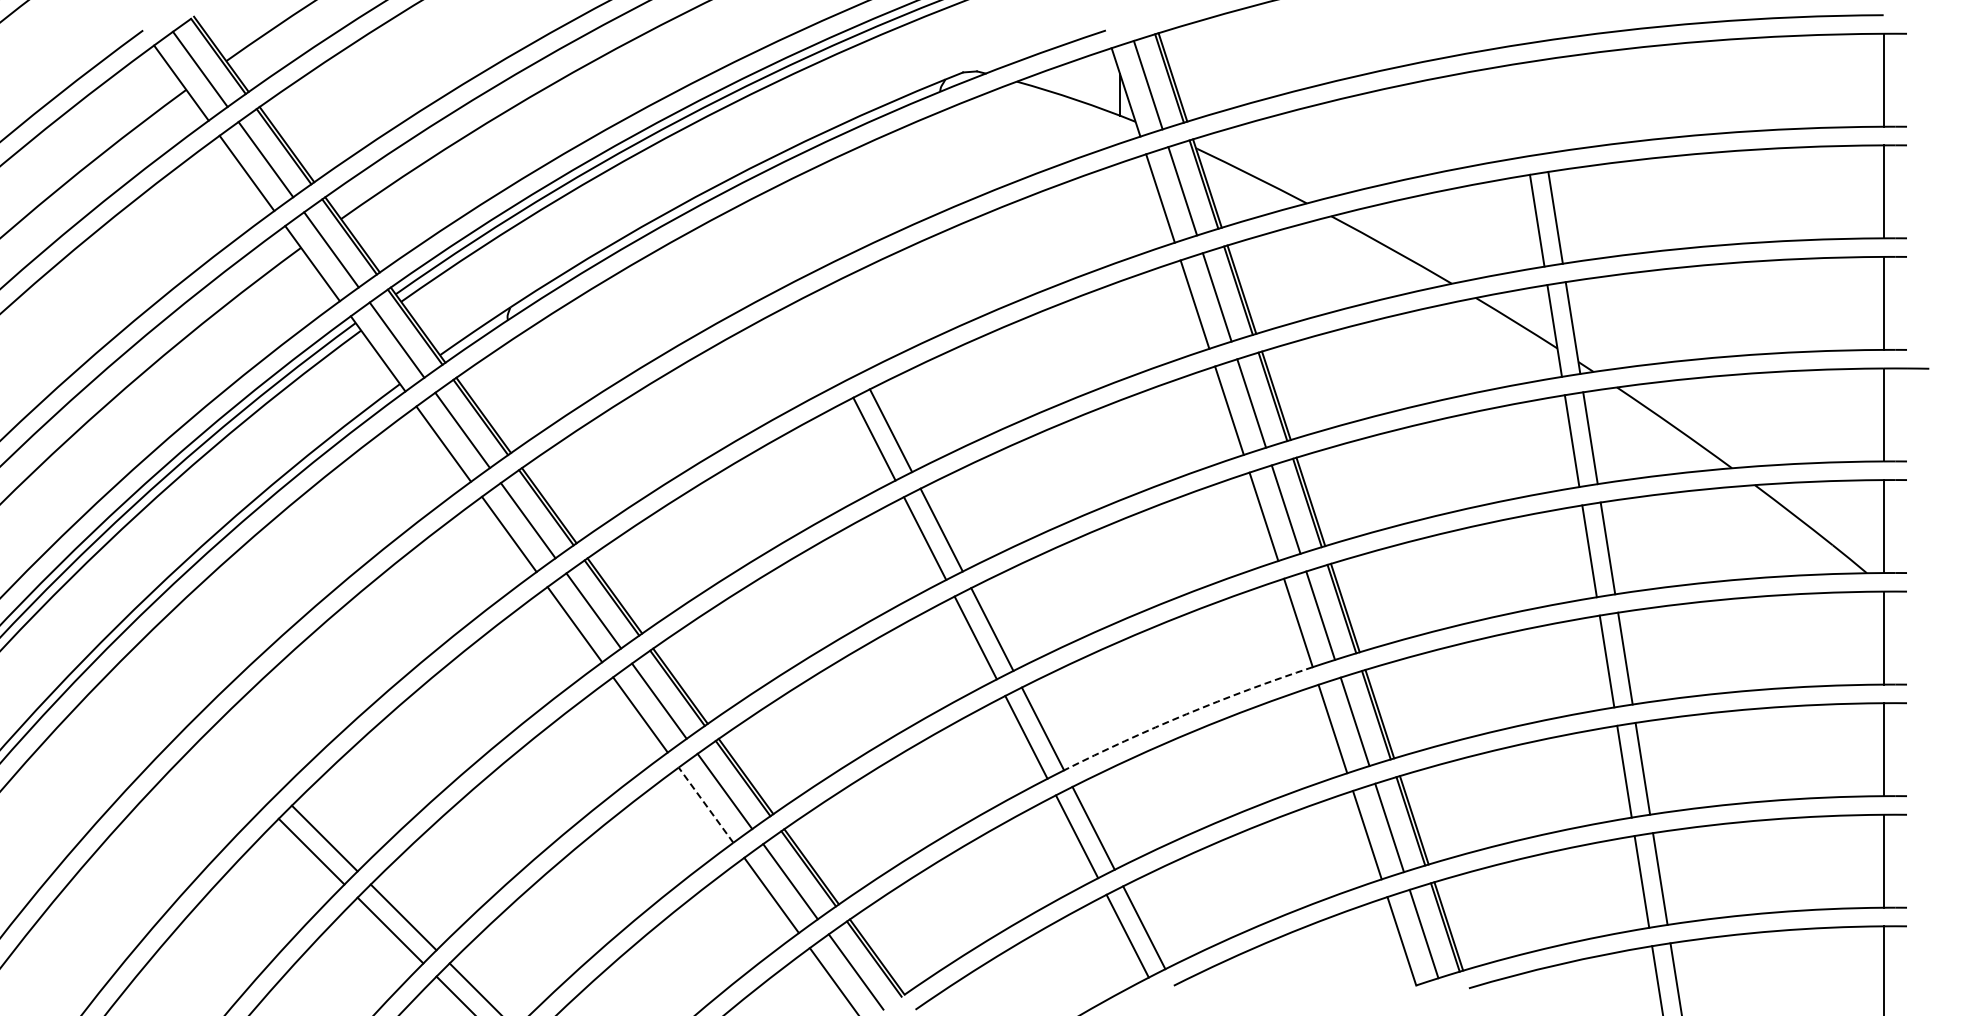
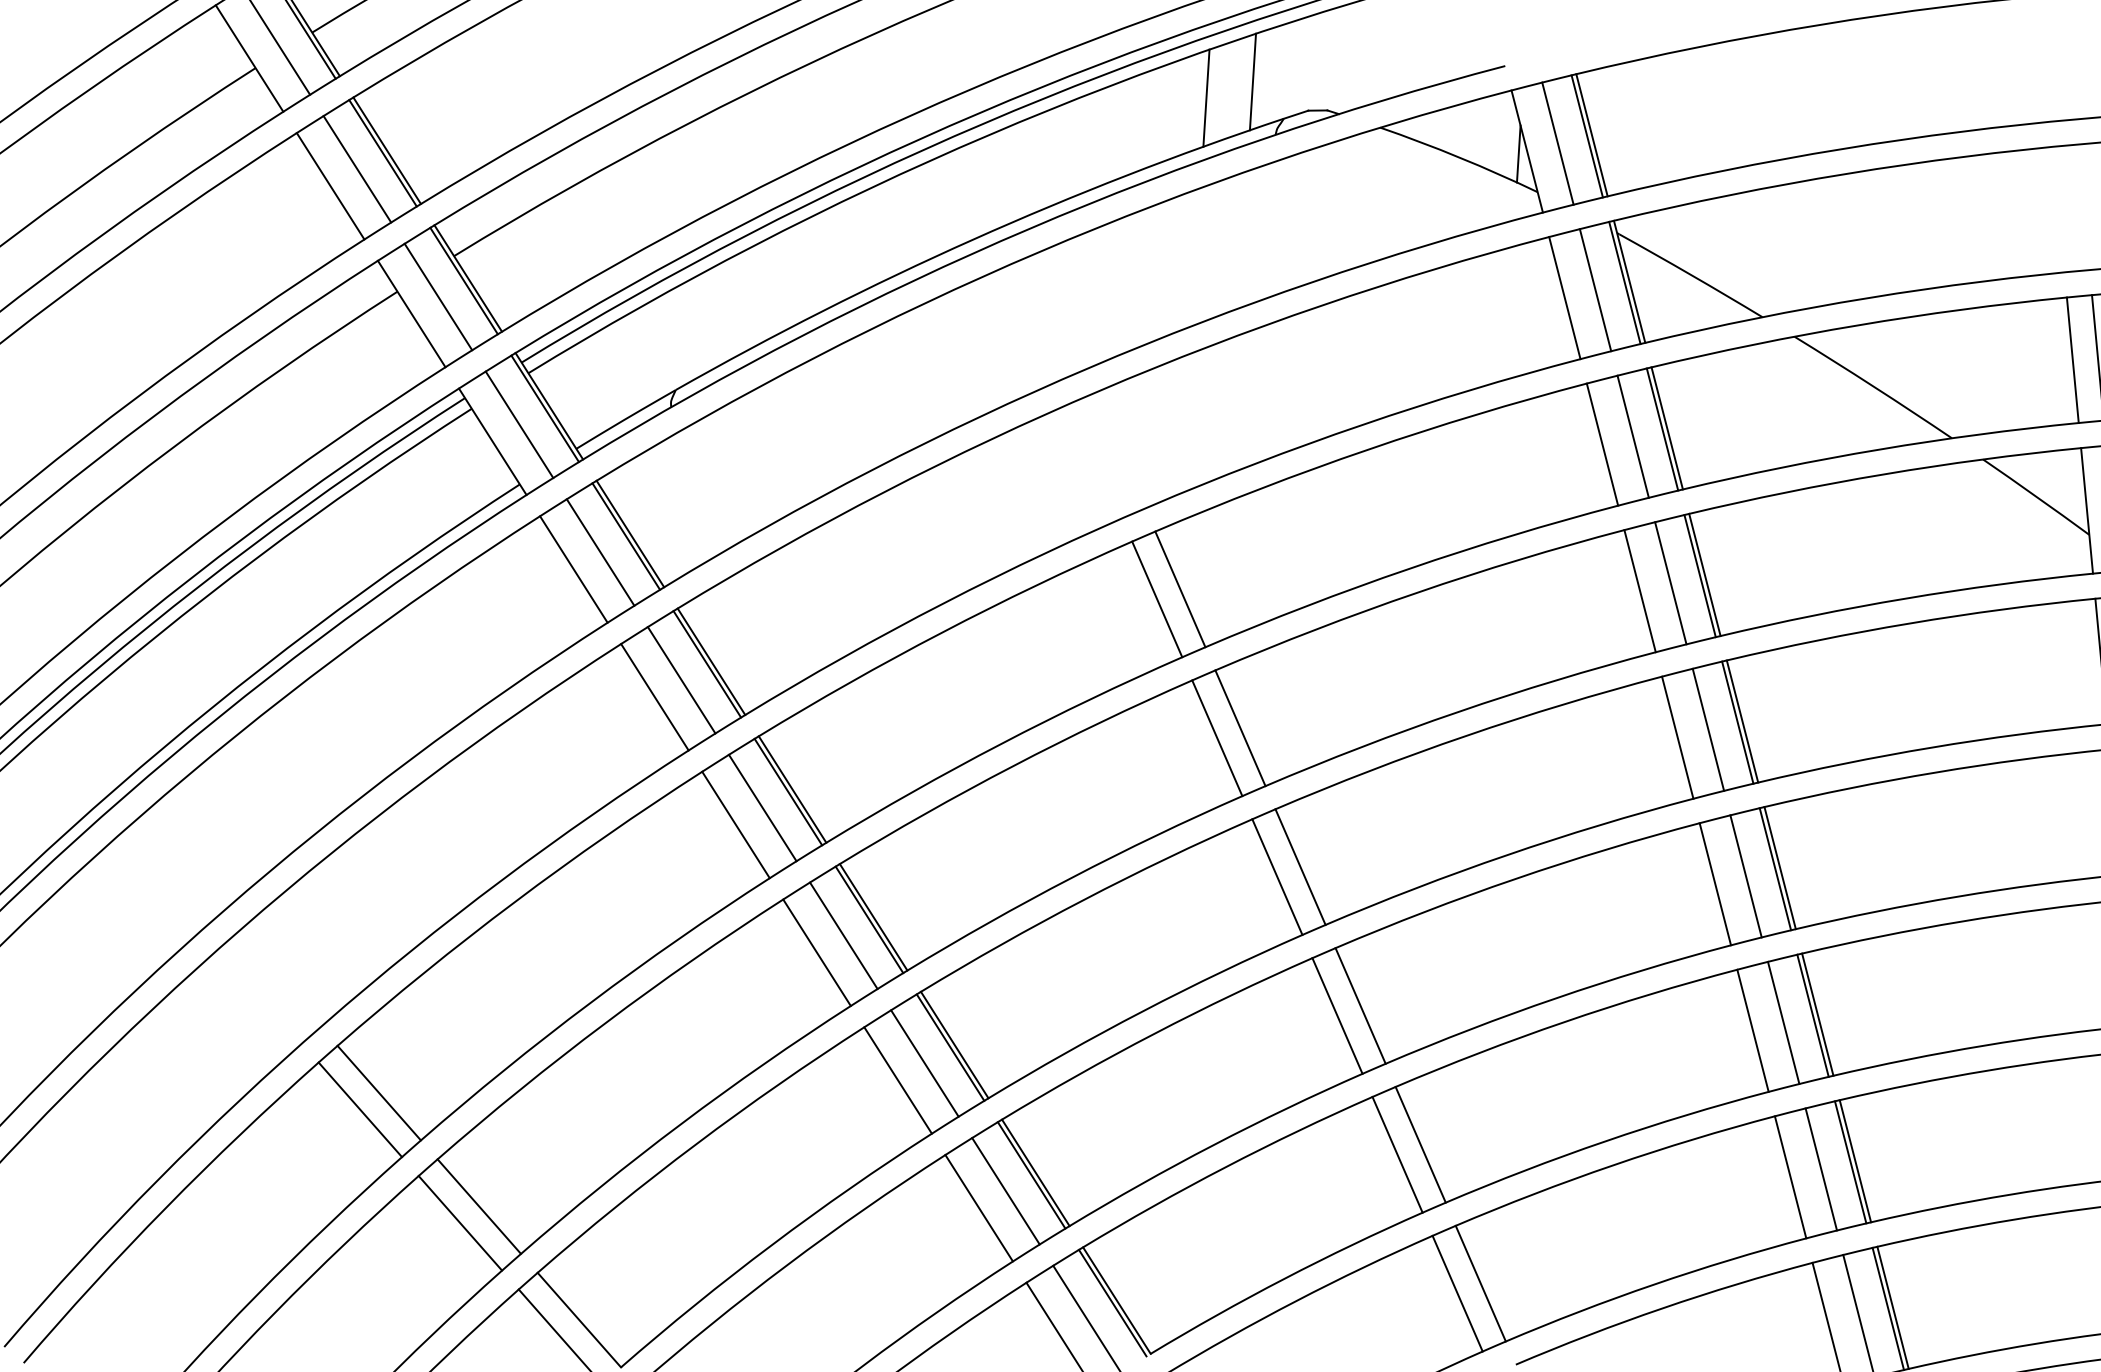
line: (920, 53) -> (1252, 81), added
line: (887, 67) -> (1206, 97), added
arc: (1186, 714) -> (1556, 998), dashed -> solid
line: (705, 804) -> (897, 1079), dashed -> solid

